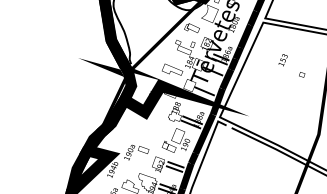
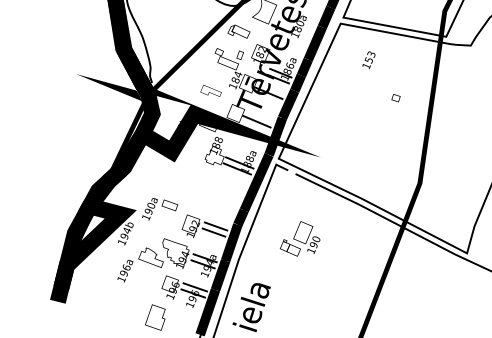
text: (282, 60) -> (368, 60), moved
part: (172, 69) -> (210, 90), size x0.7
text: (175, 140) -> (299, 238), moved

